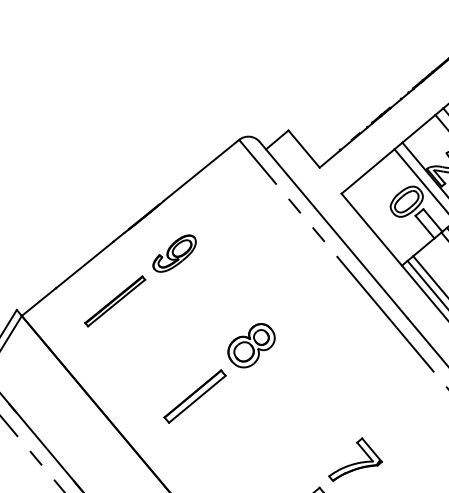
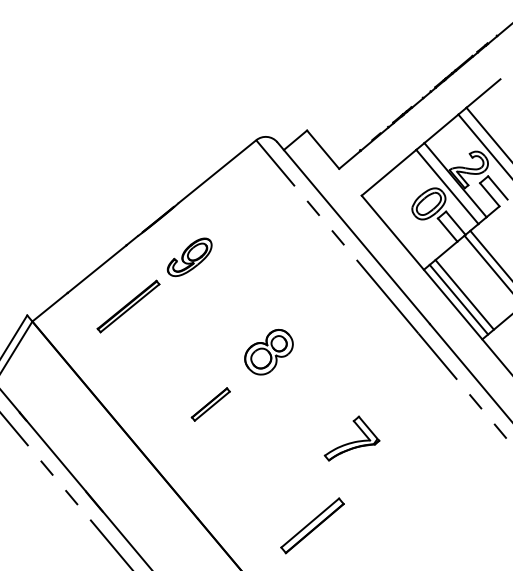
part: (194, 396) -> (210, 404), size x0.6
part: (354, 459) -> (351, 438), moved

